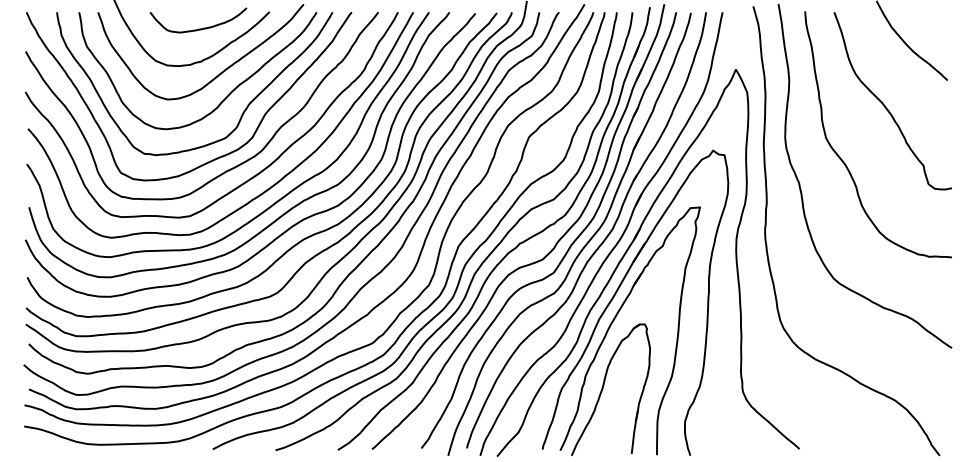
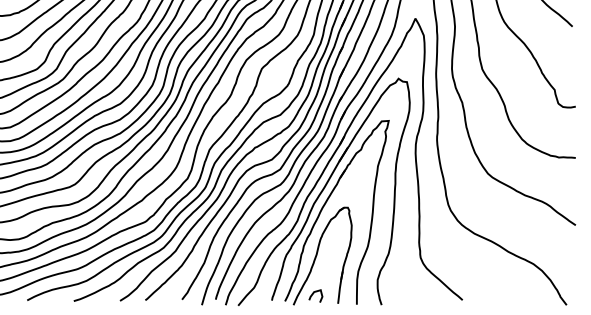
curve: (598, 441) -> (313, 294), added

